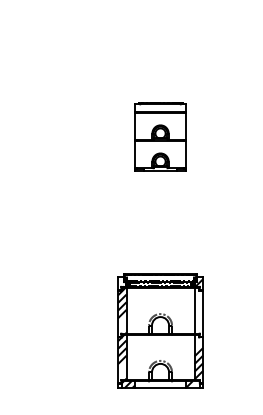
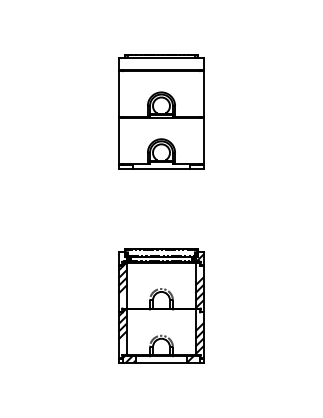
part: (160, 136) -> (161, 111), size x1.67
hatch: (198, 317) -> (199, 292), added

